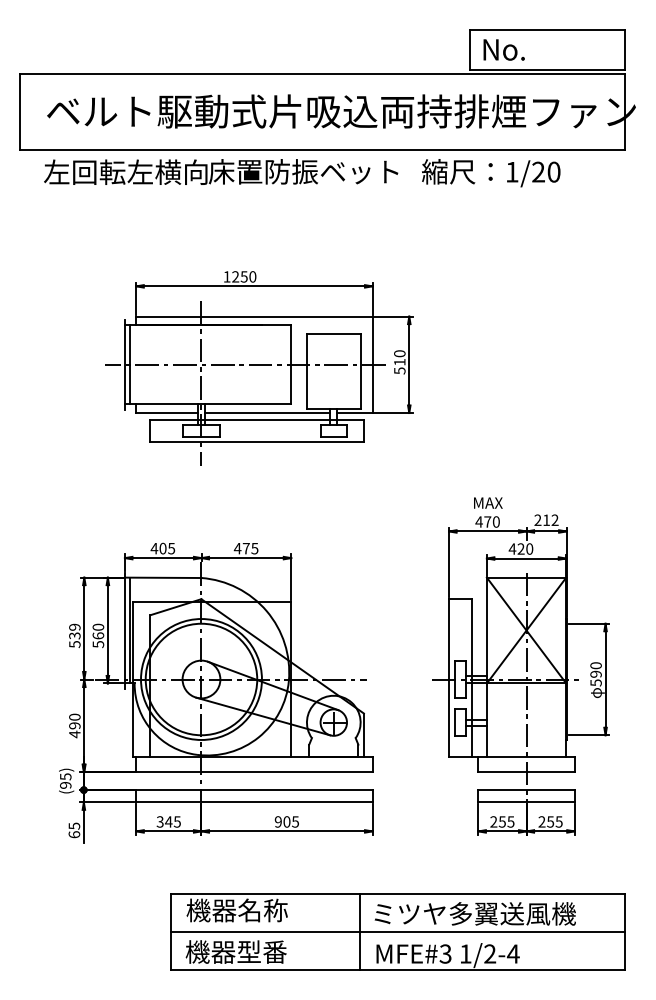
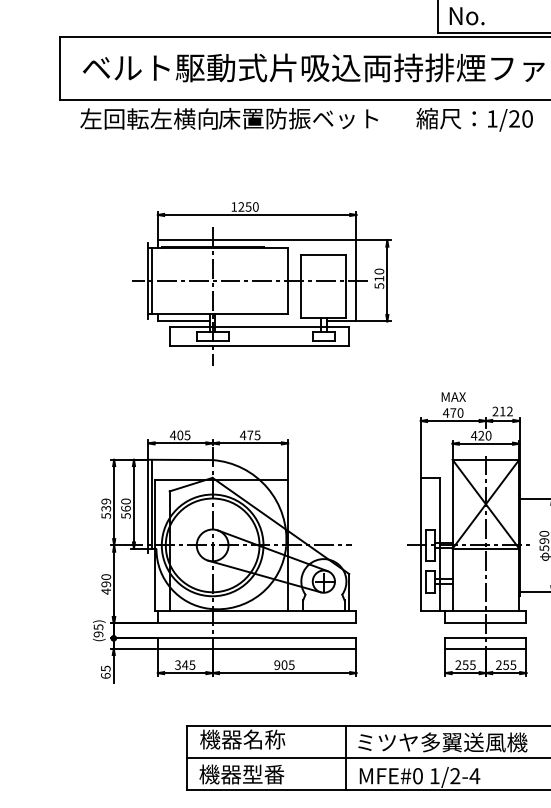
text: (491, 173) -> (474, 120), moved
line: (267, 413) -> (268, 321), removed
text: (445, 953) -> (417, 775), MFE#3 -> MFE#0

